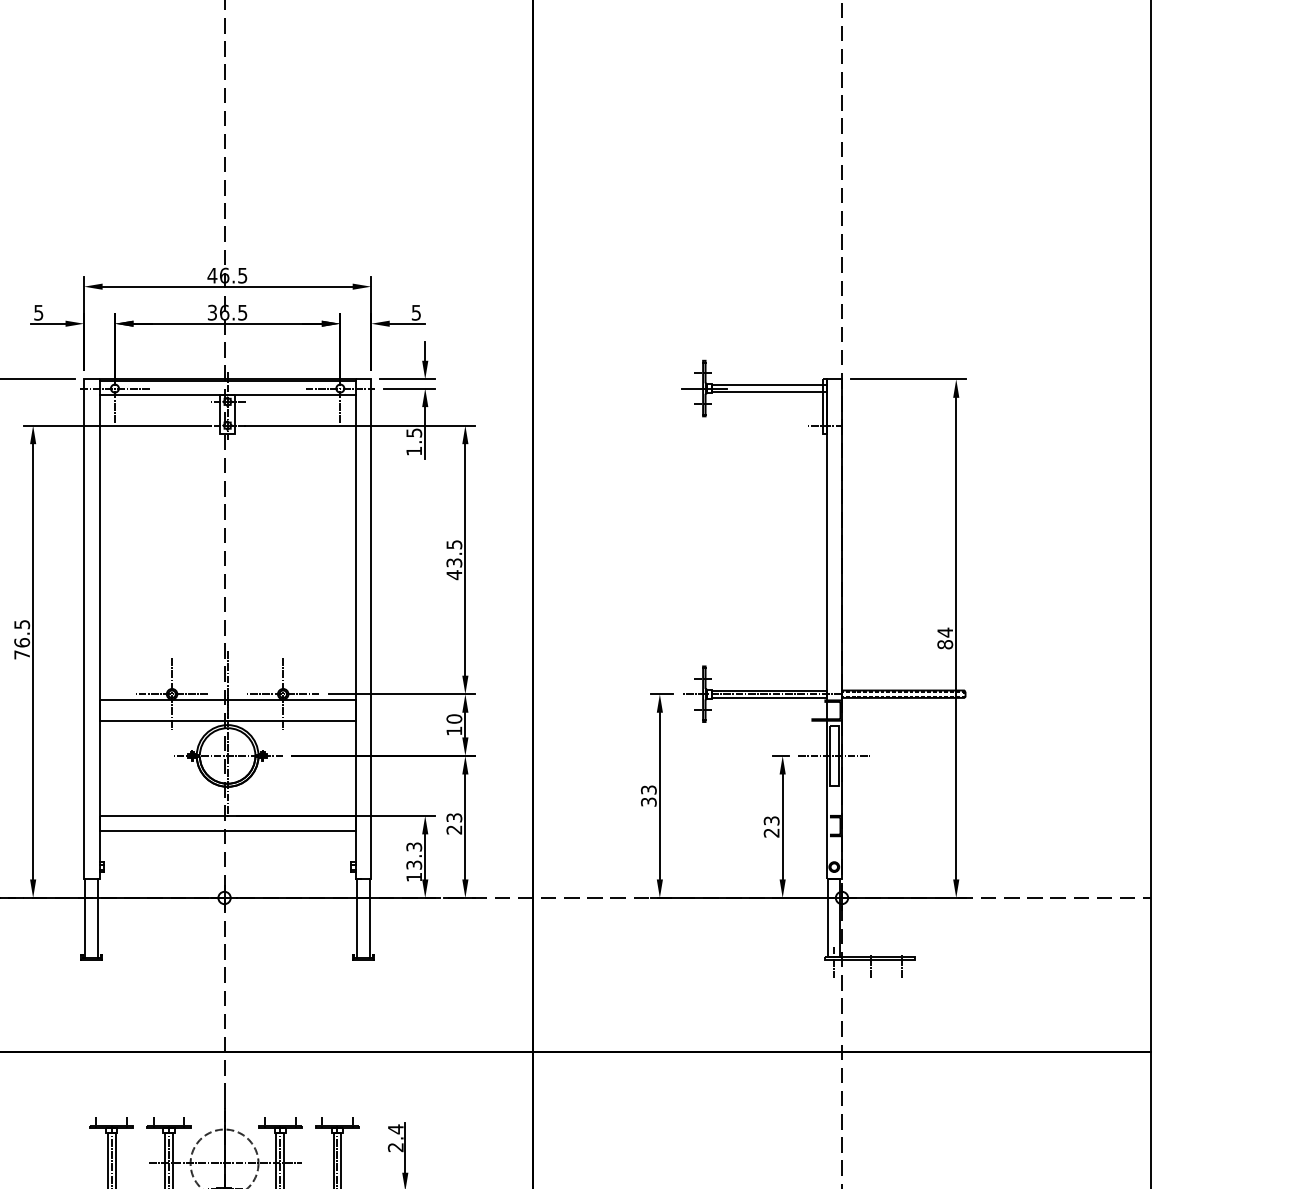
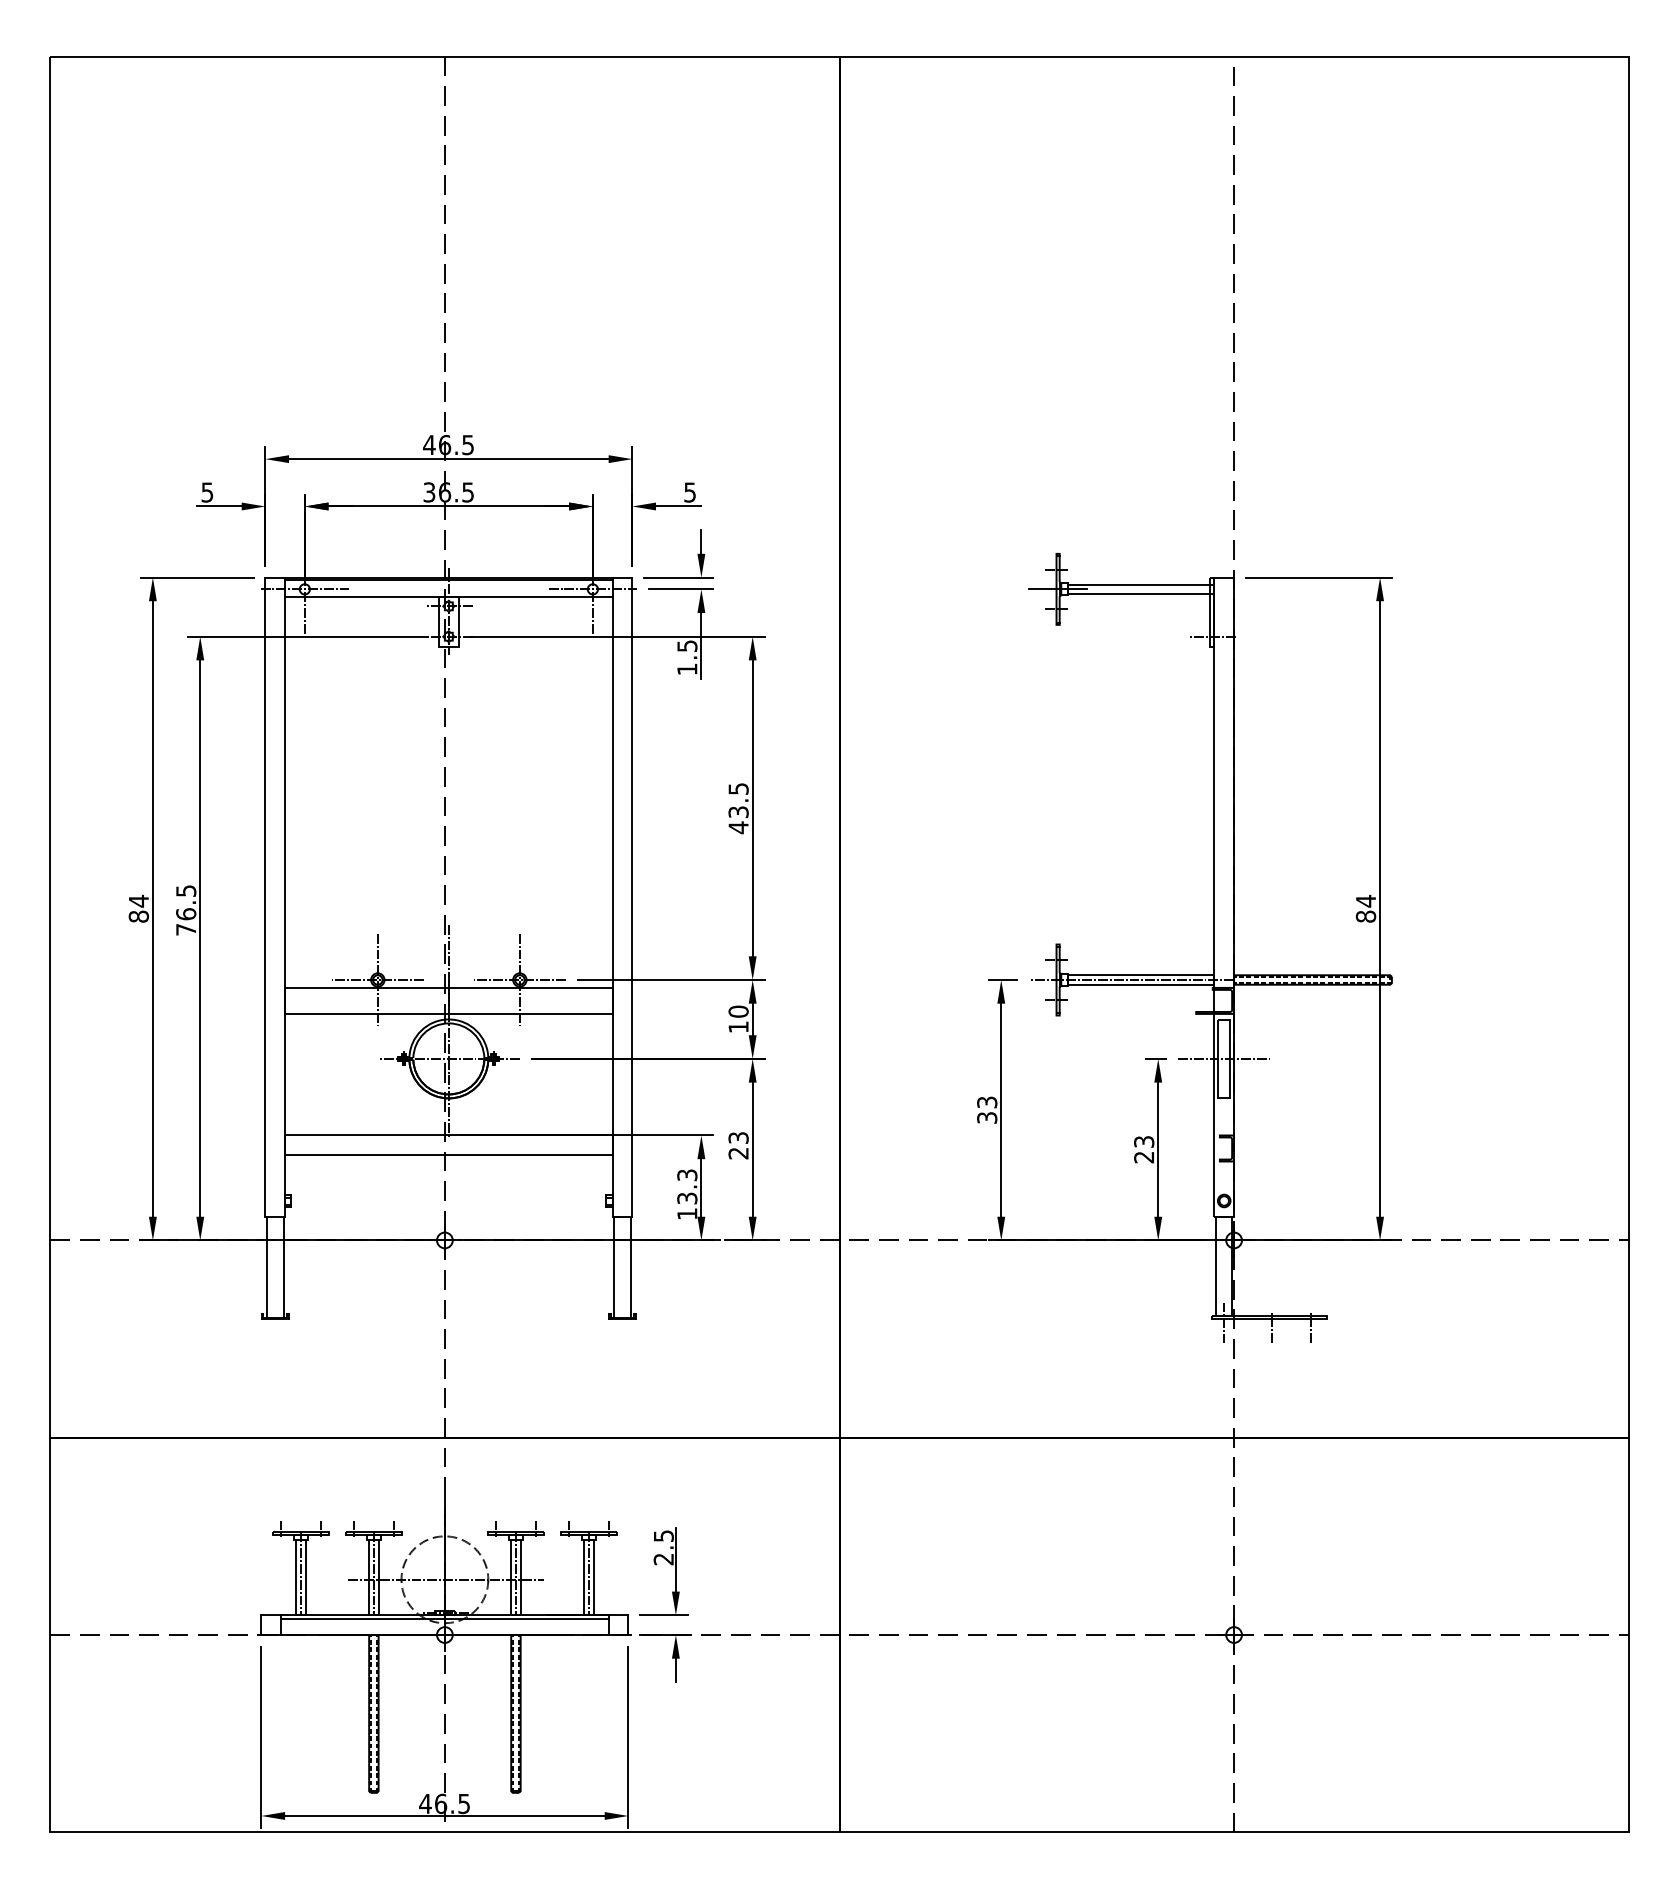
text: (395, 1128) -> (663, 1535), 2.4 -> 2.5

